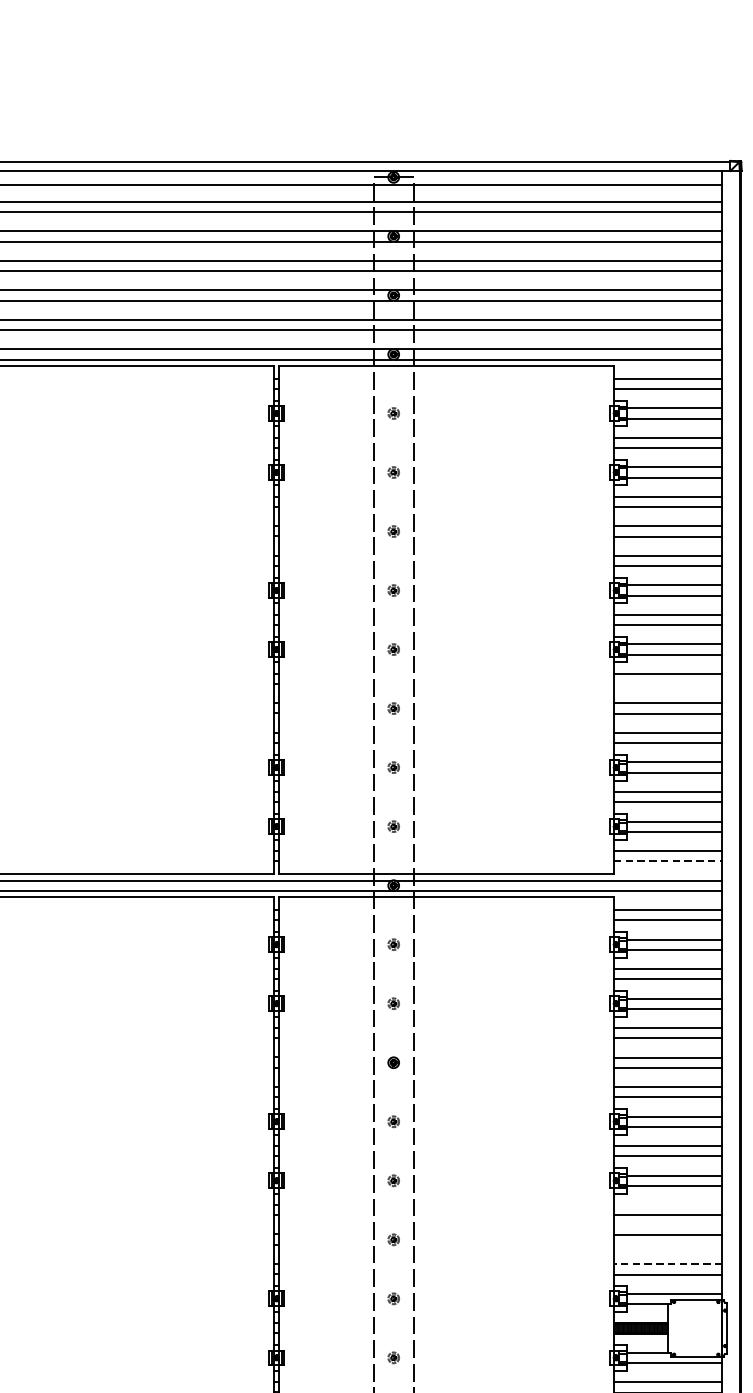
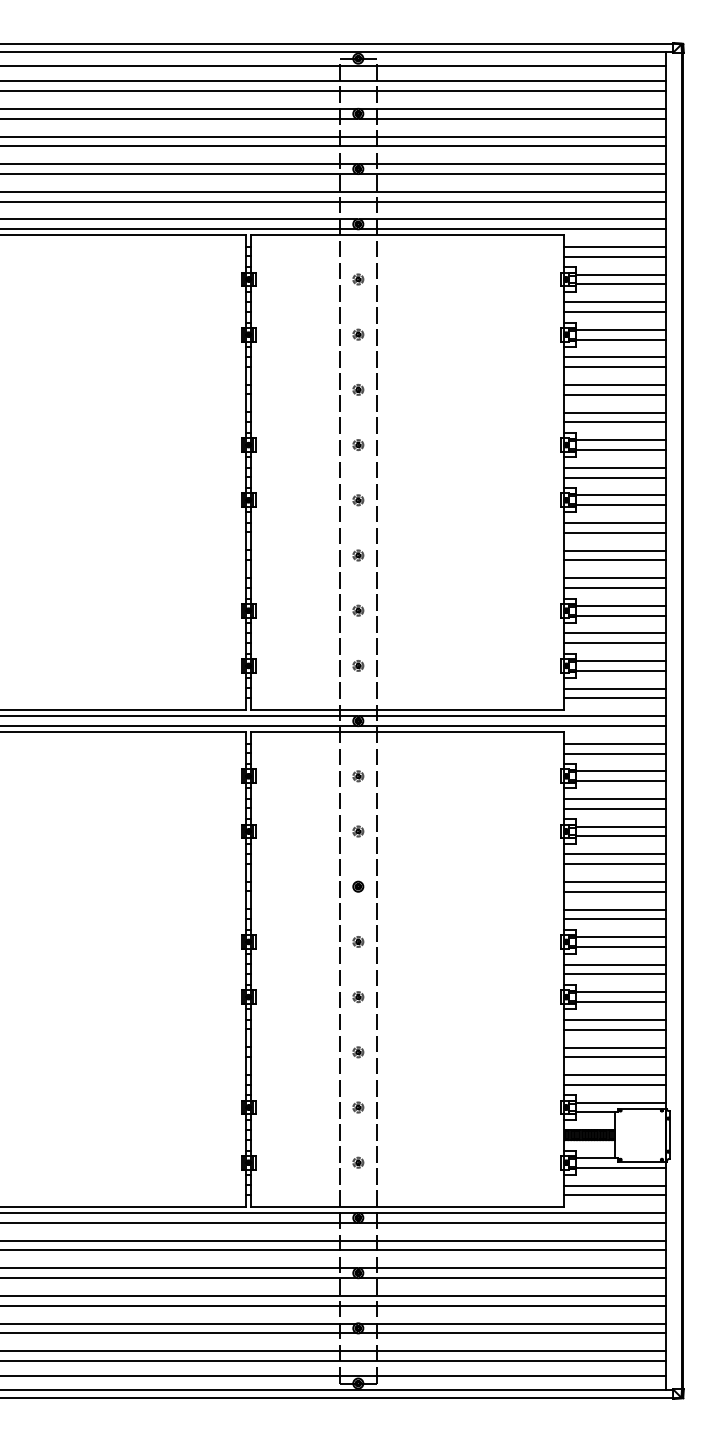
line: (667, 684) -> (614, 532), added
line: (667, 861) -> (614, 698), dashed -> solid
line: (667, 1204) -> (614, 1019), added
line: (667, 1245) -> (614, 1057), added
line: (667, 1264) -> (614, 1075), dashed -> solid

